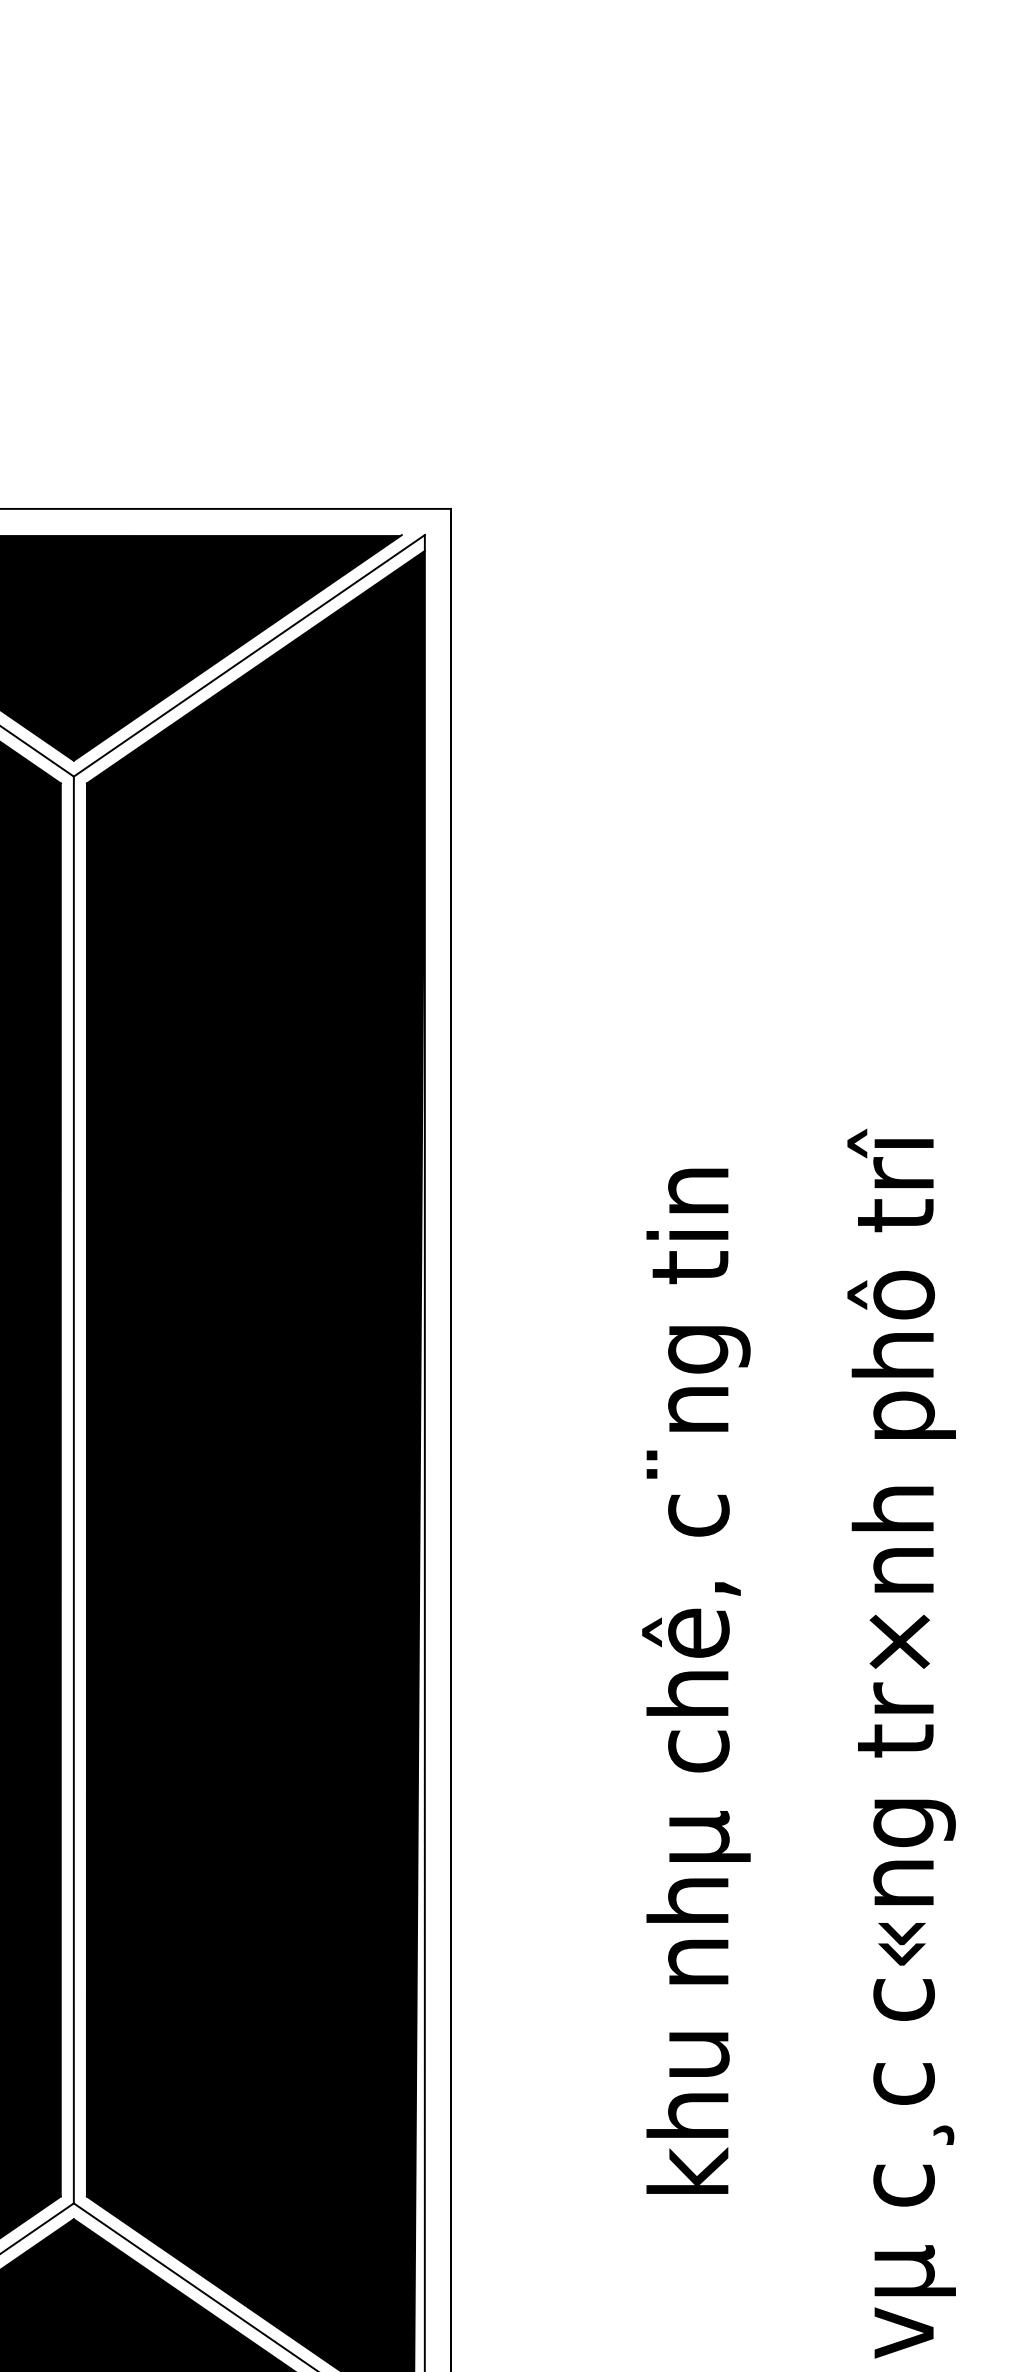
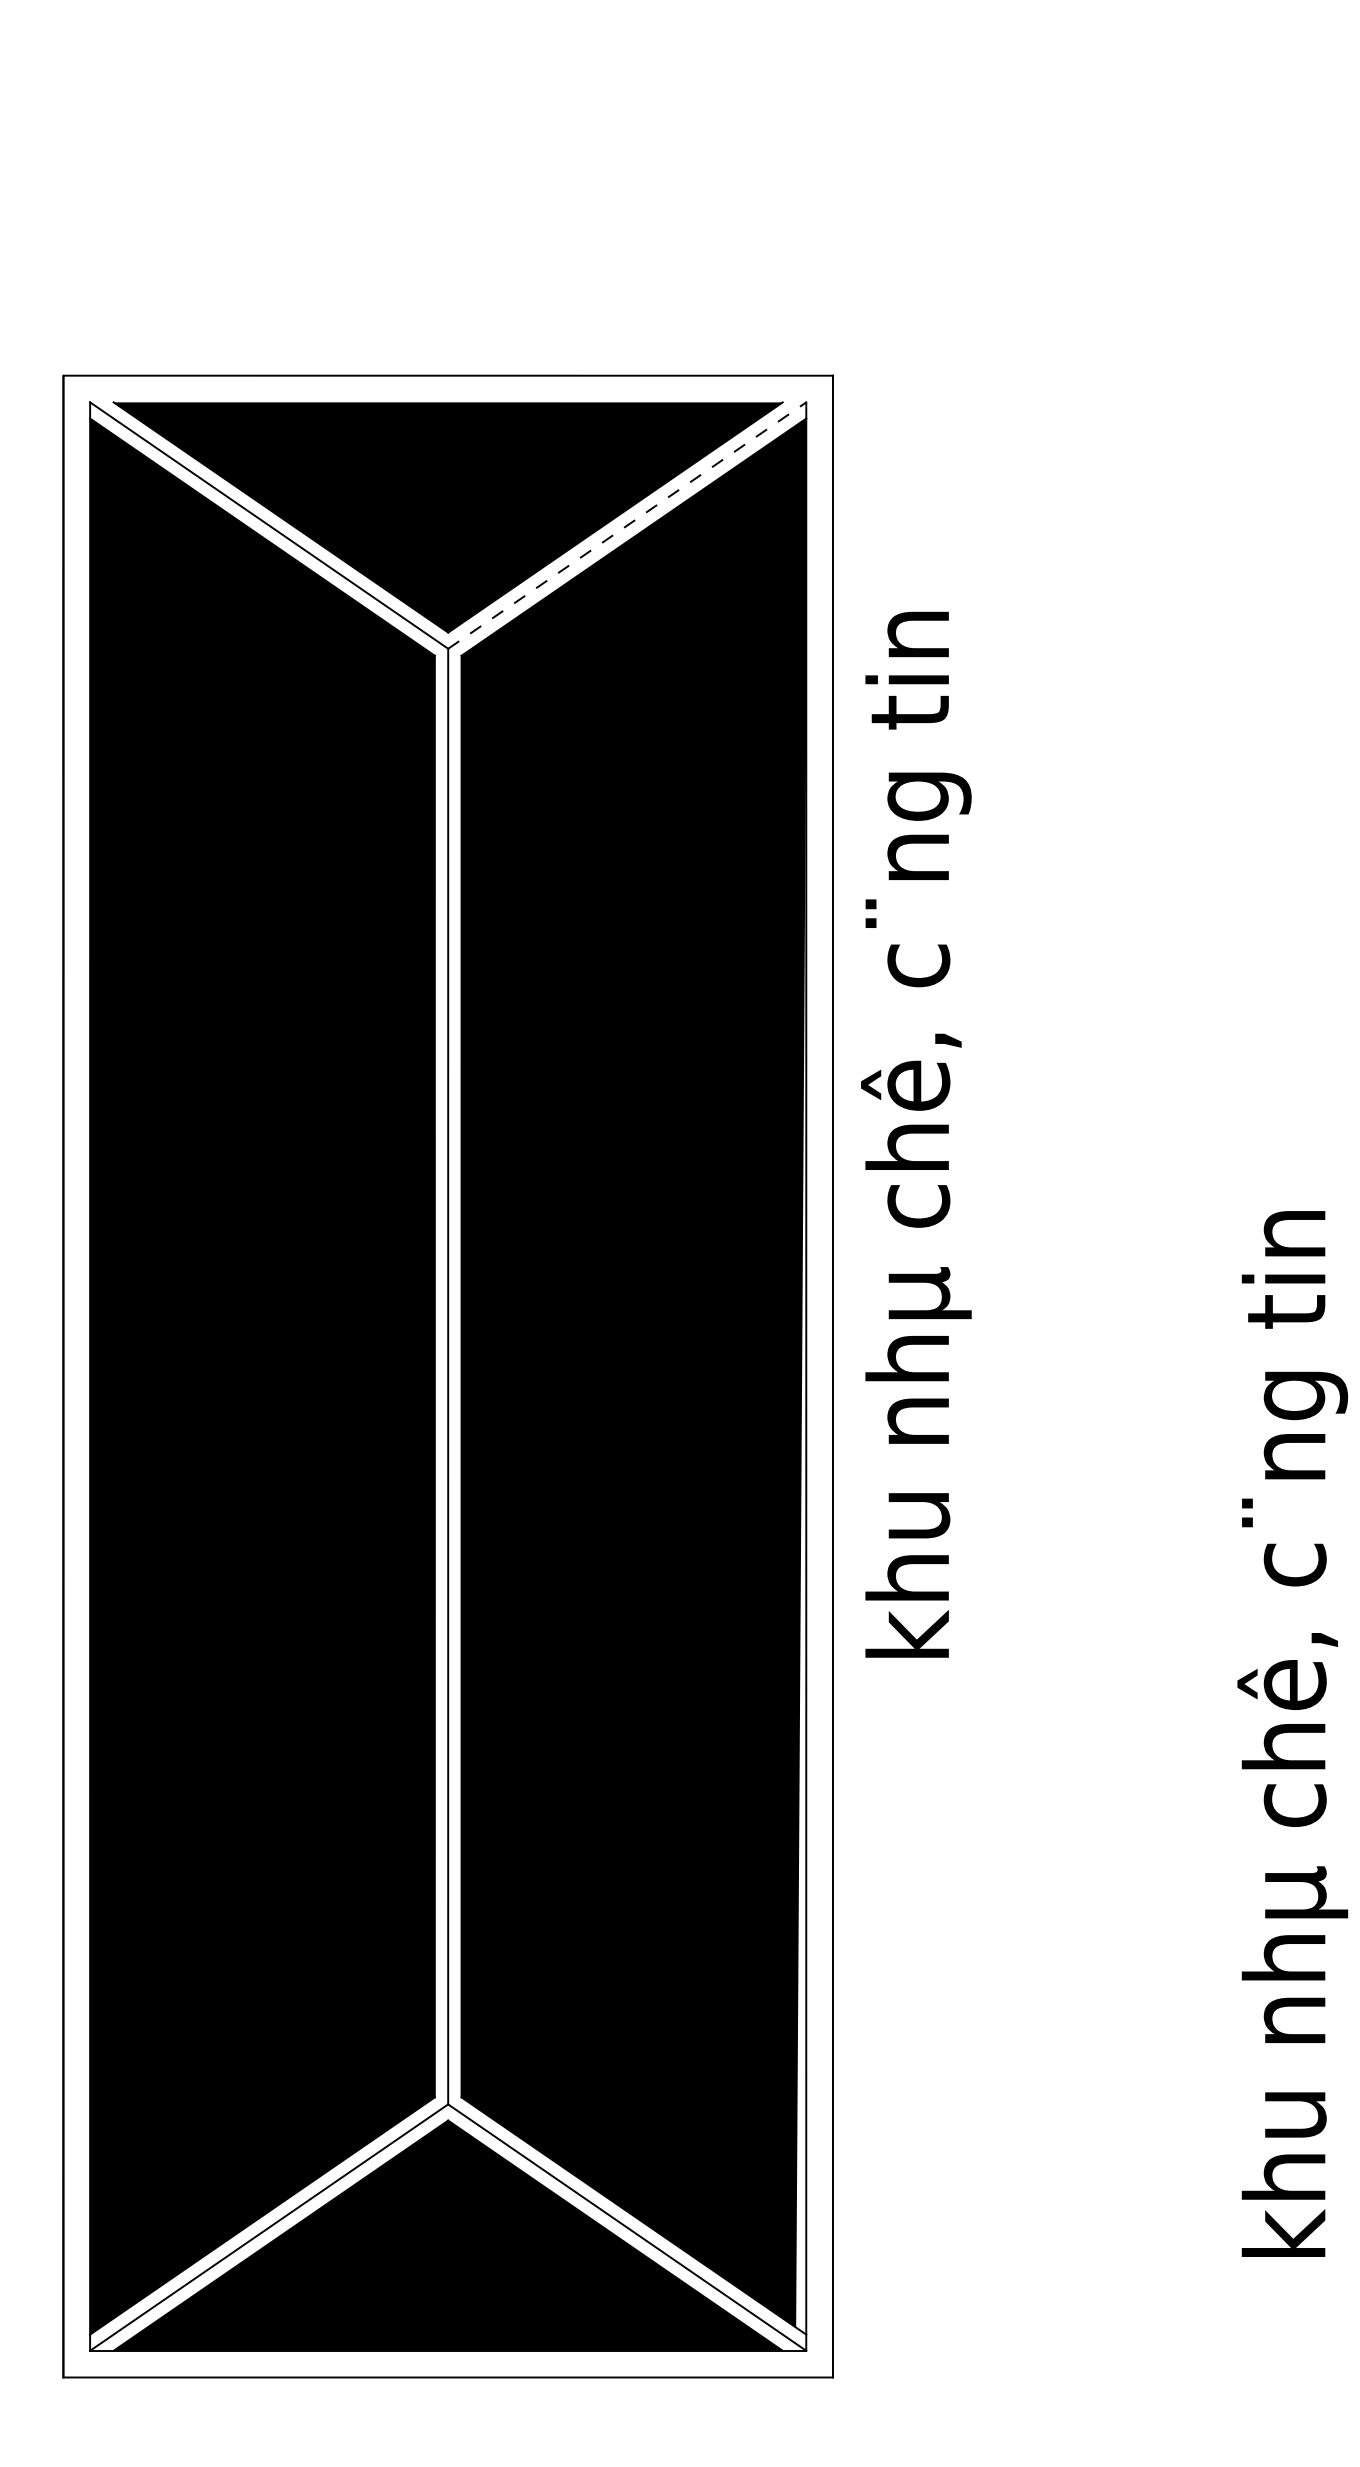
line: (249, 655) -> (627, 525), solid -> dashed
text: (696, 1681) -> (916, 1134), moved
text: (901, 1743) -> (1292, 1635), vµ c¸c c«ng tr×nh phô trî -> khu nhµ chê, c¨ng tin

